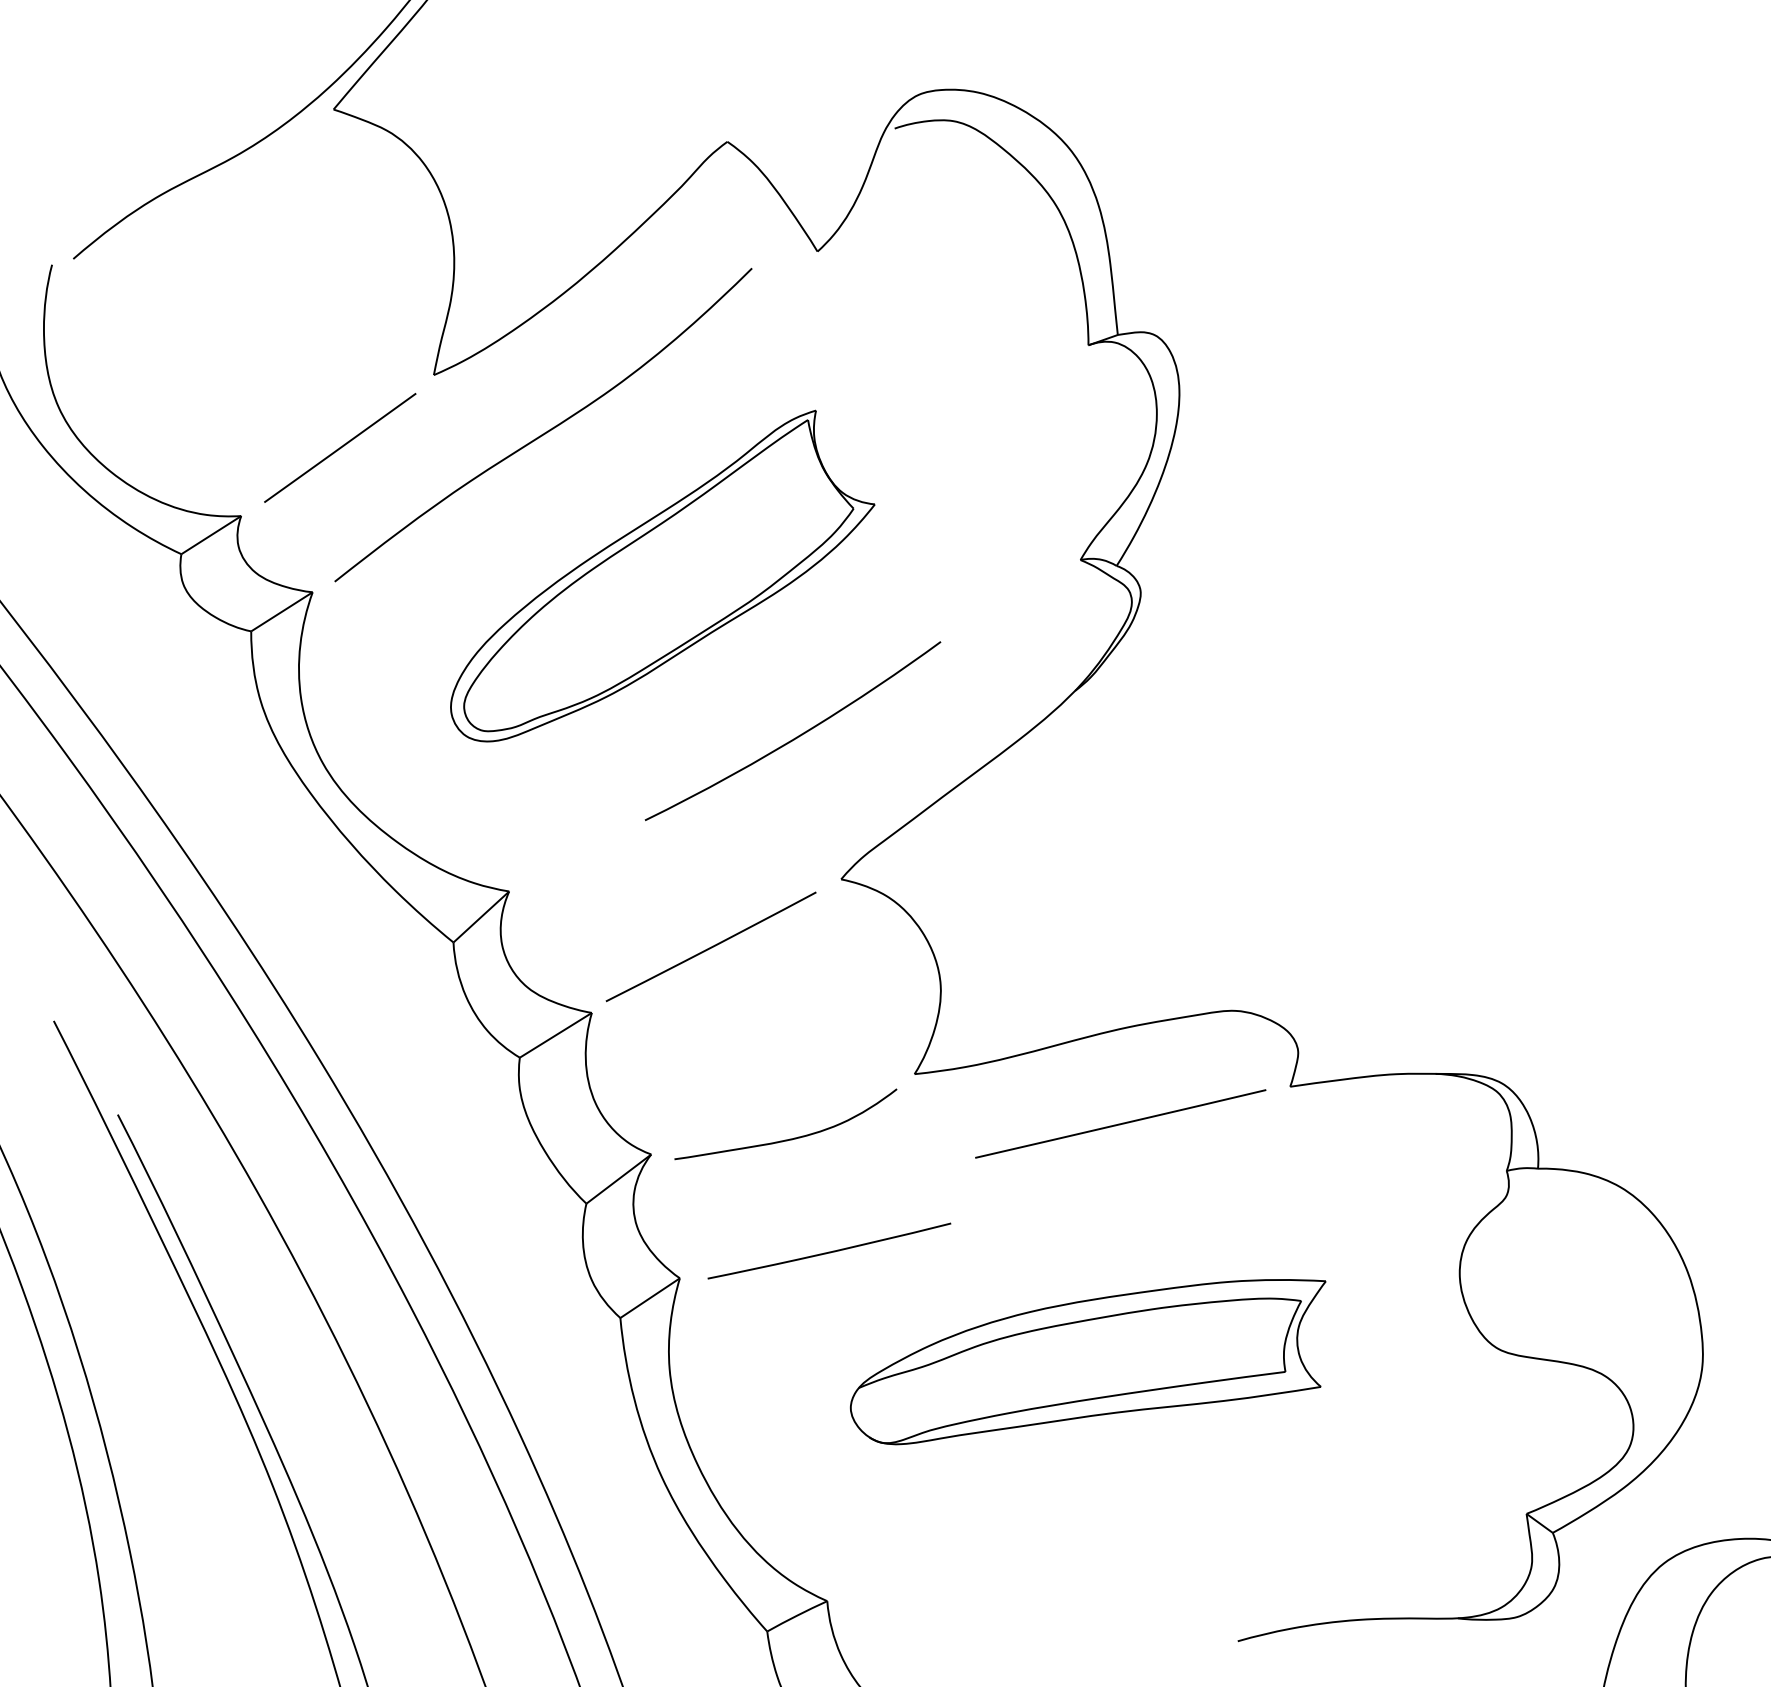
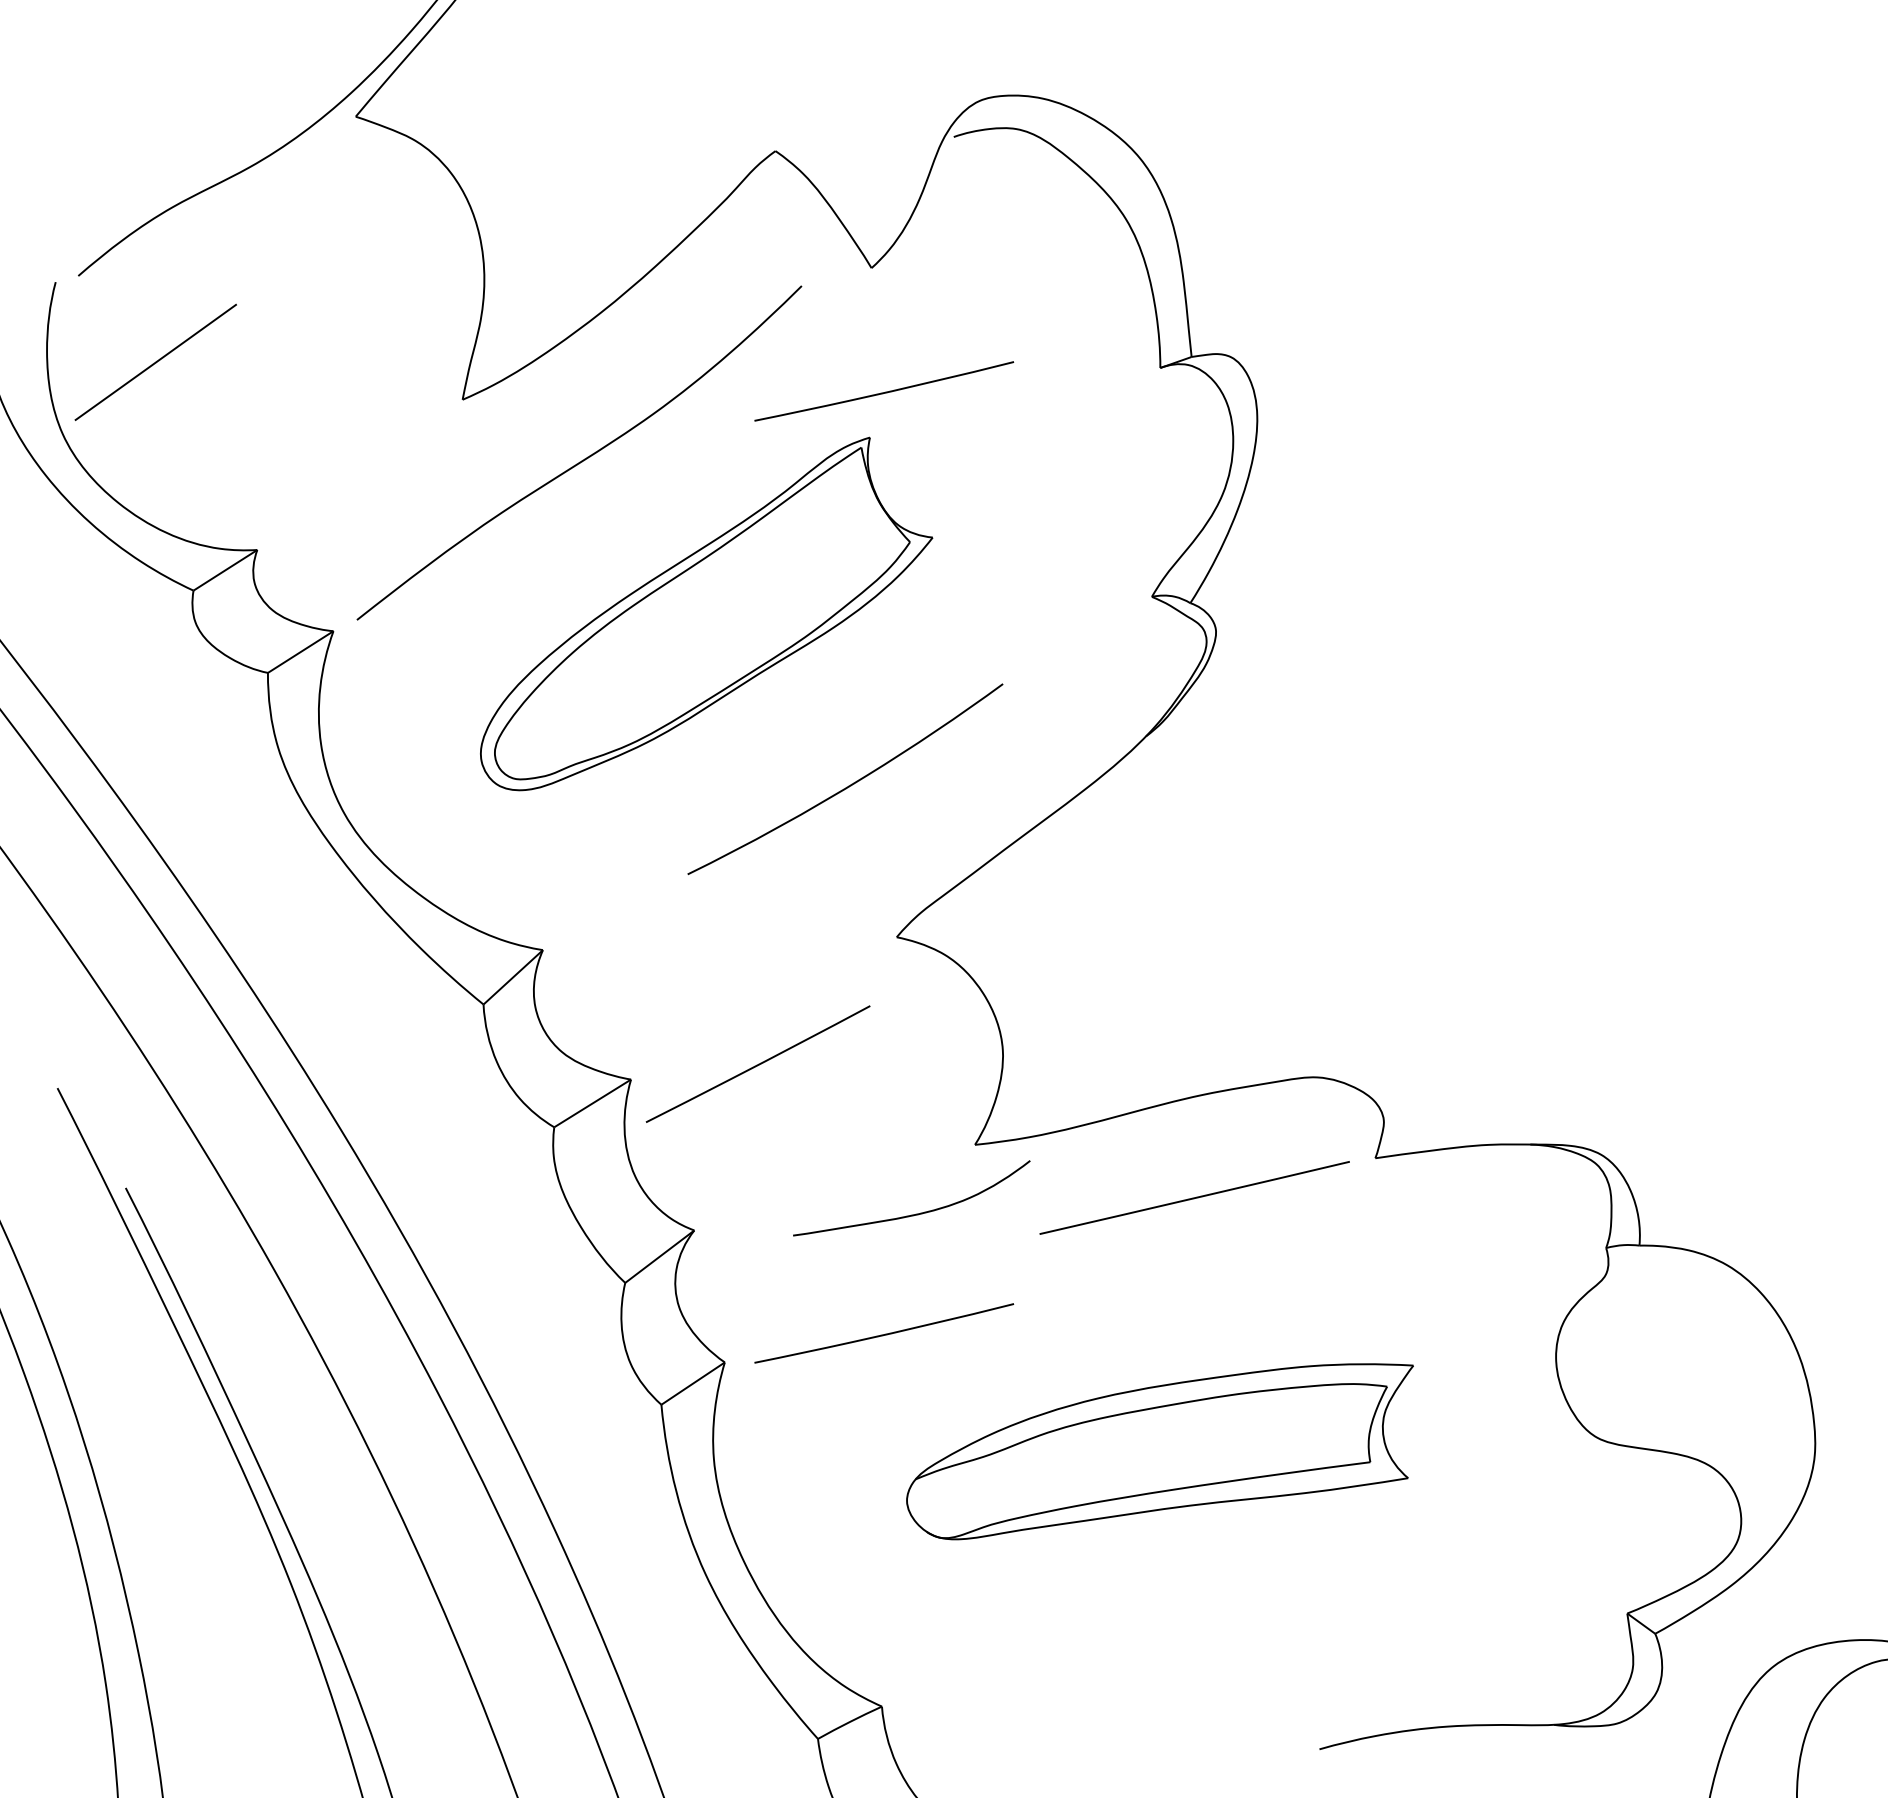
curve: (830, 367) -> (885, 391), added
line: (339, 447) -> (155, 361), moved
line: (711, 946) -> (758, 1063), moved
curve: (790, 1138) -> (916, 1213), moved

